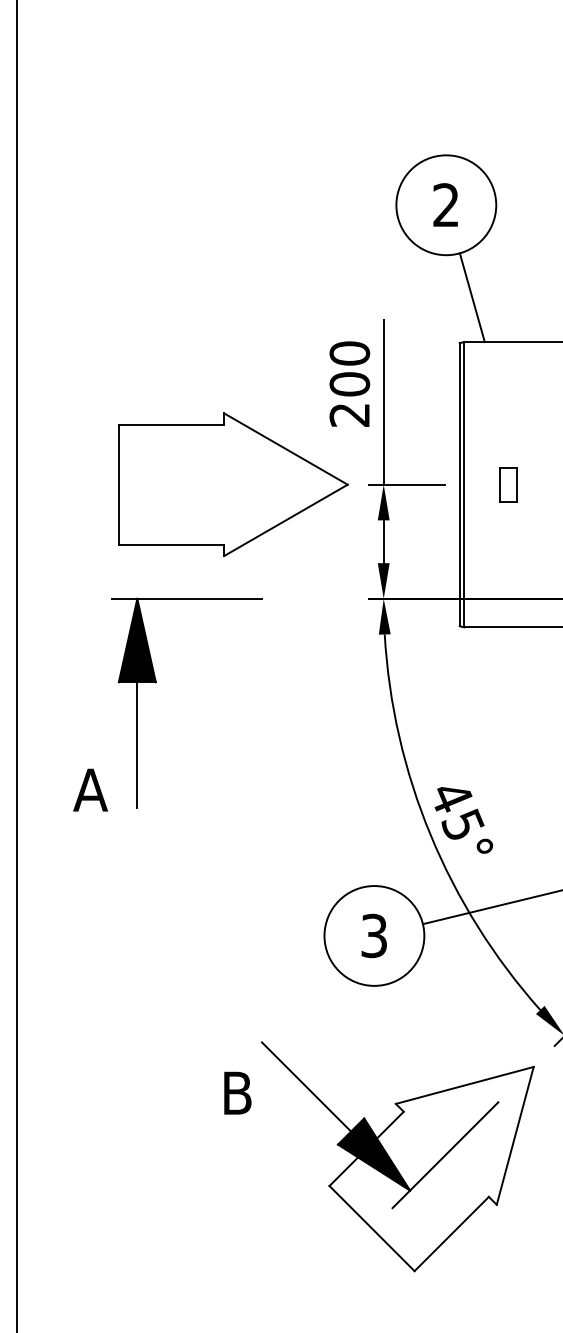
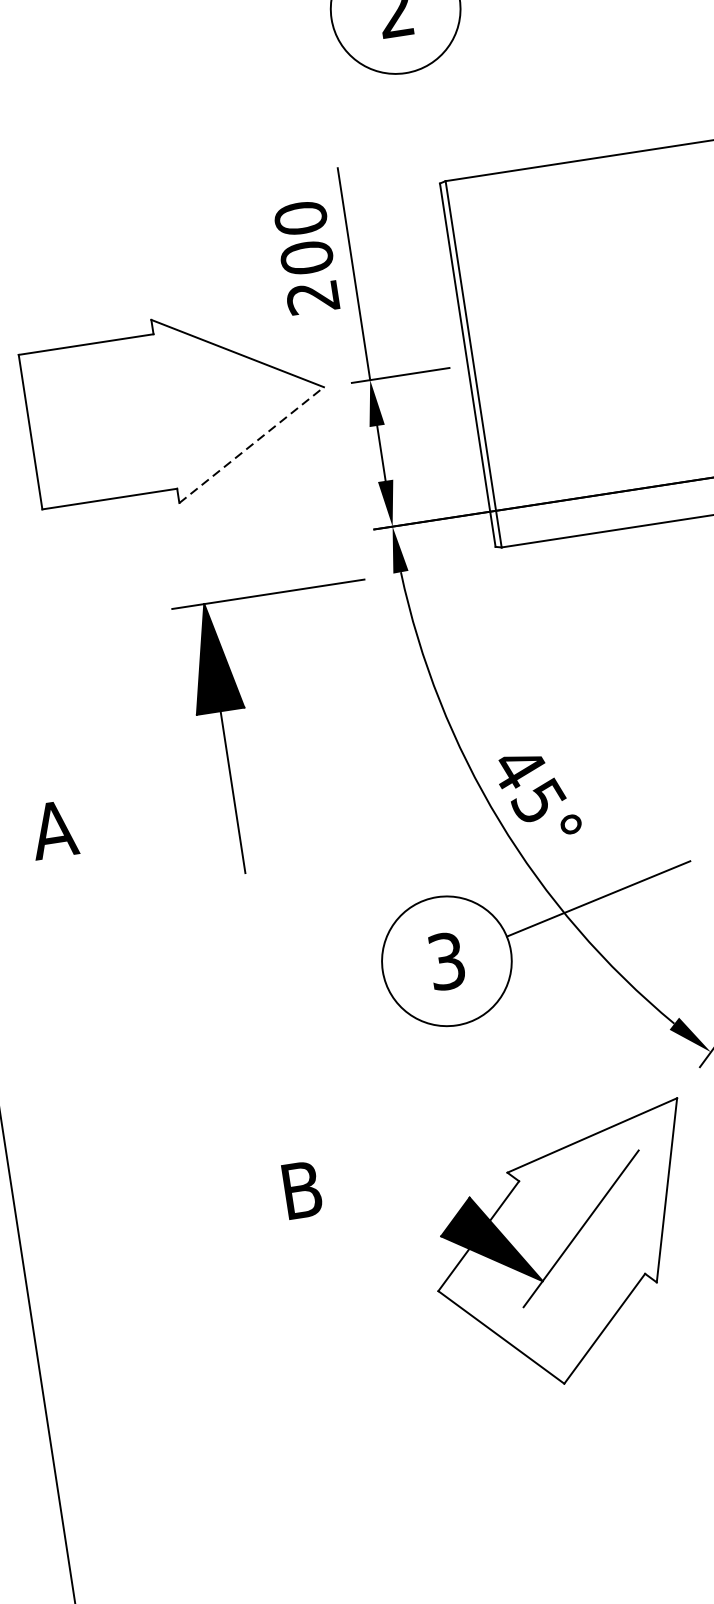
line: (471, 297) -> (446, 122), removed
part: (508, 484) -> (530, 355), removed
line: (286, 520) -> (252, 445), solid -> dashed
part: (156, 682) -> (245, 707), moved
line: (306, 1086) -> (389, 1167), removed

